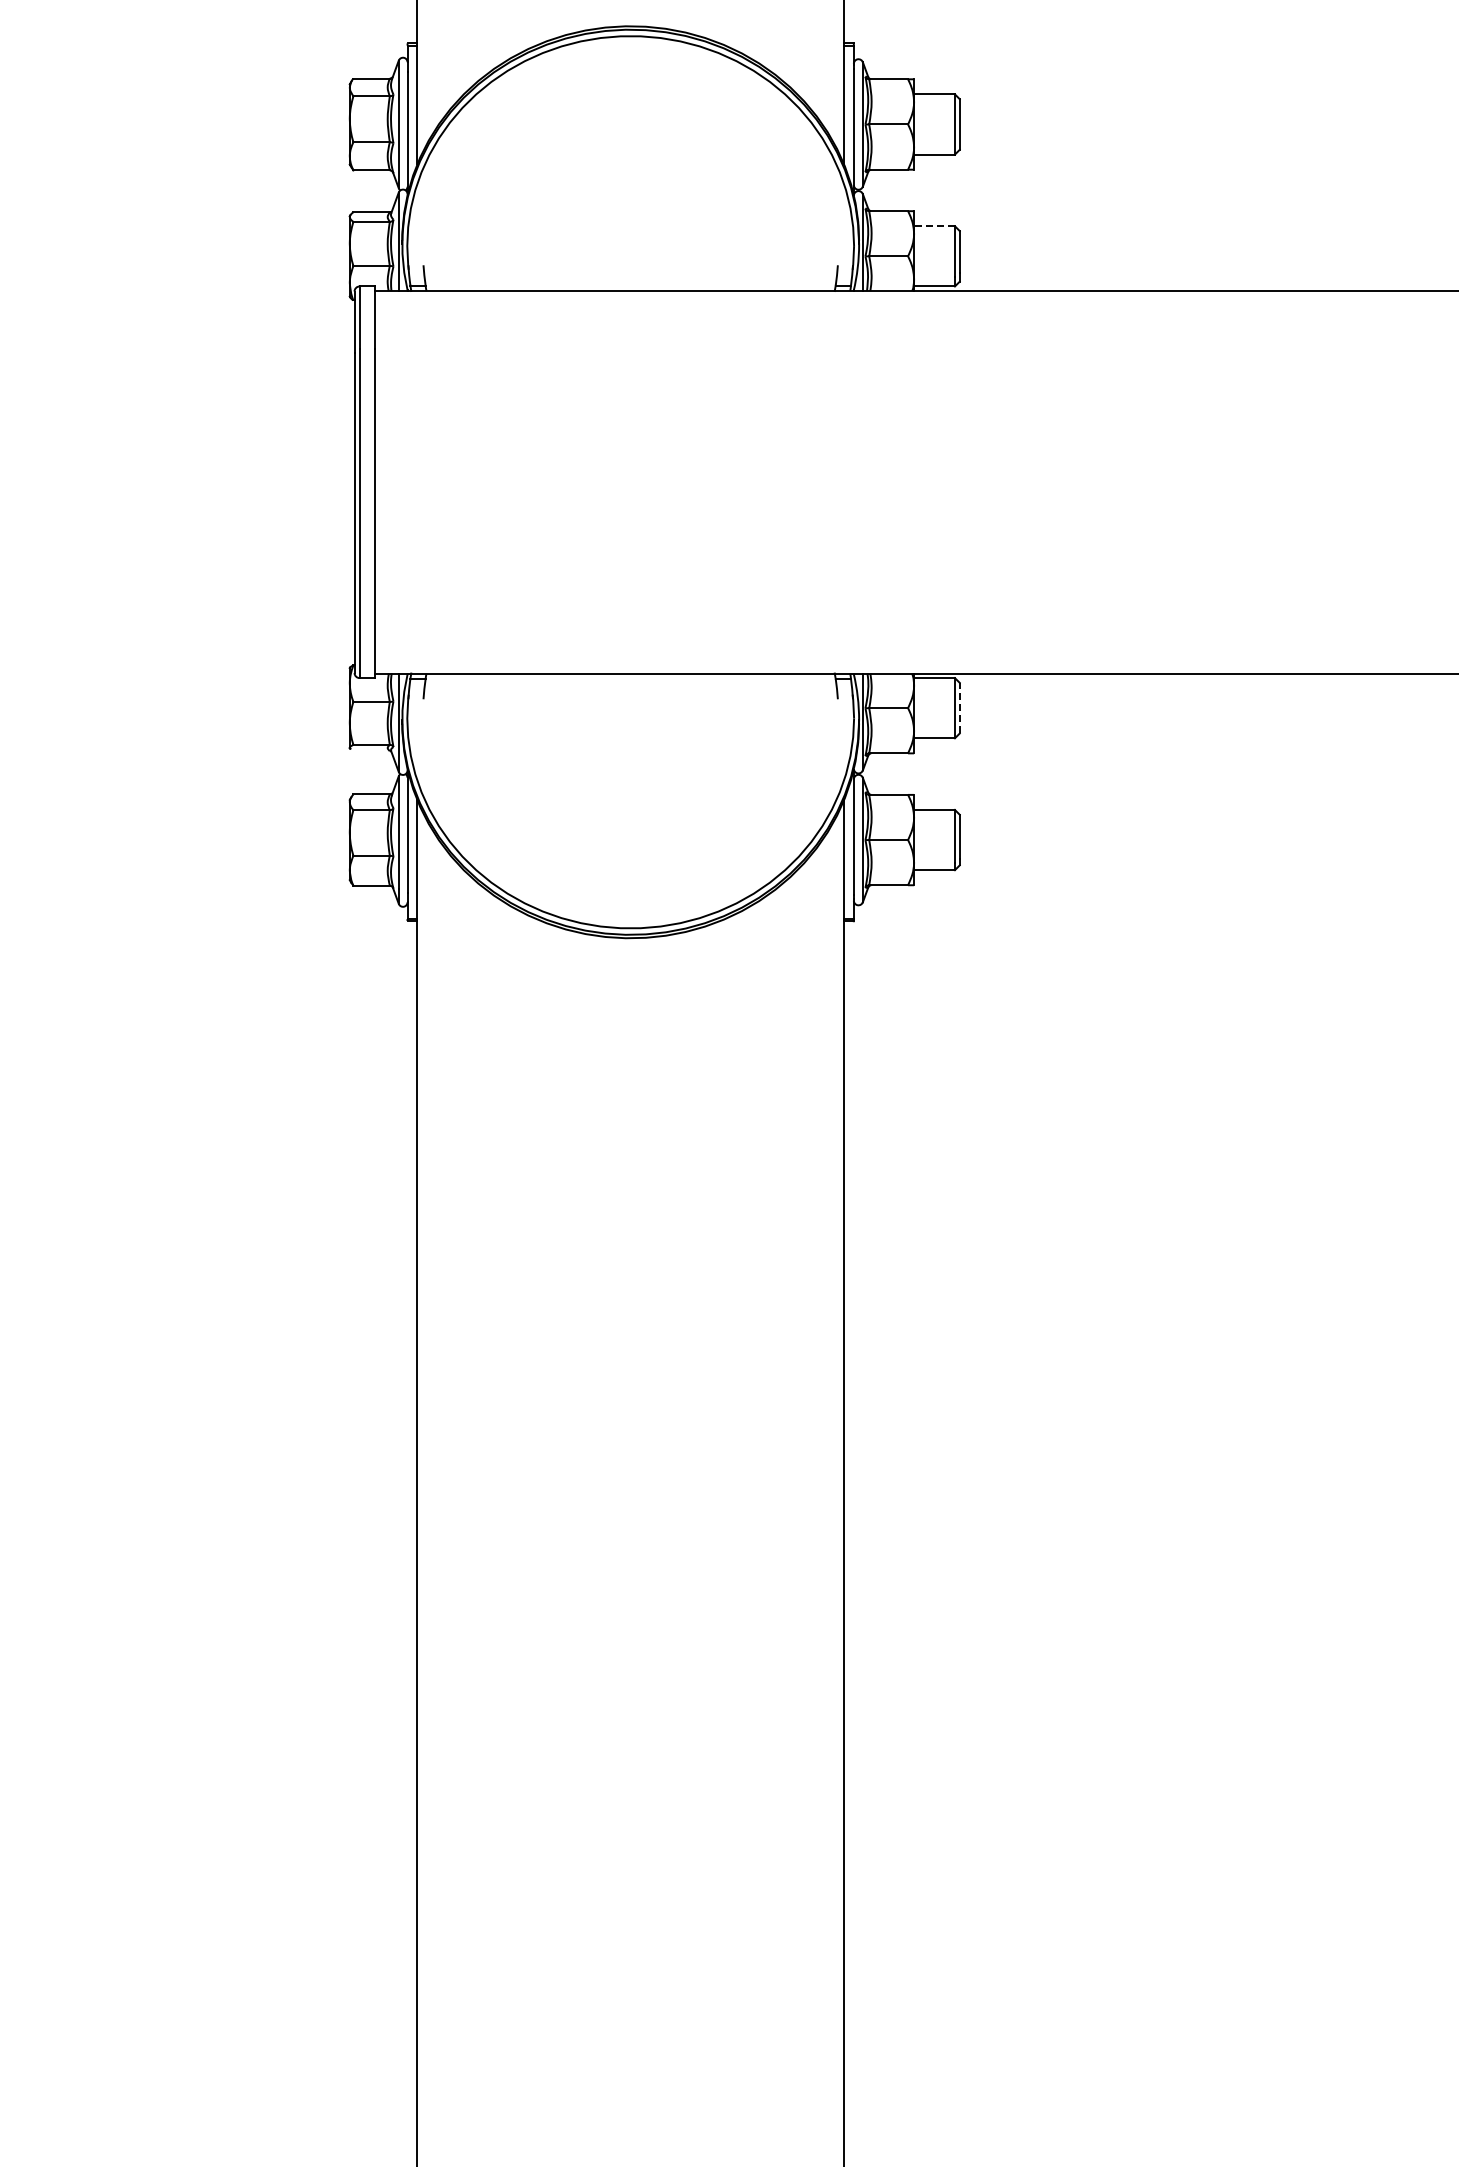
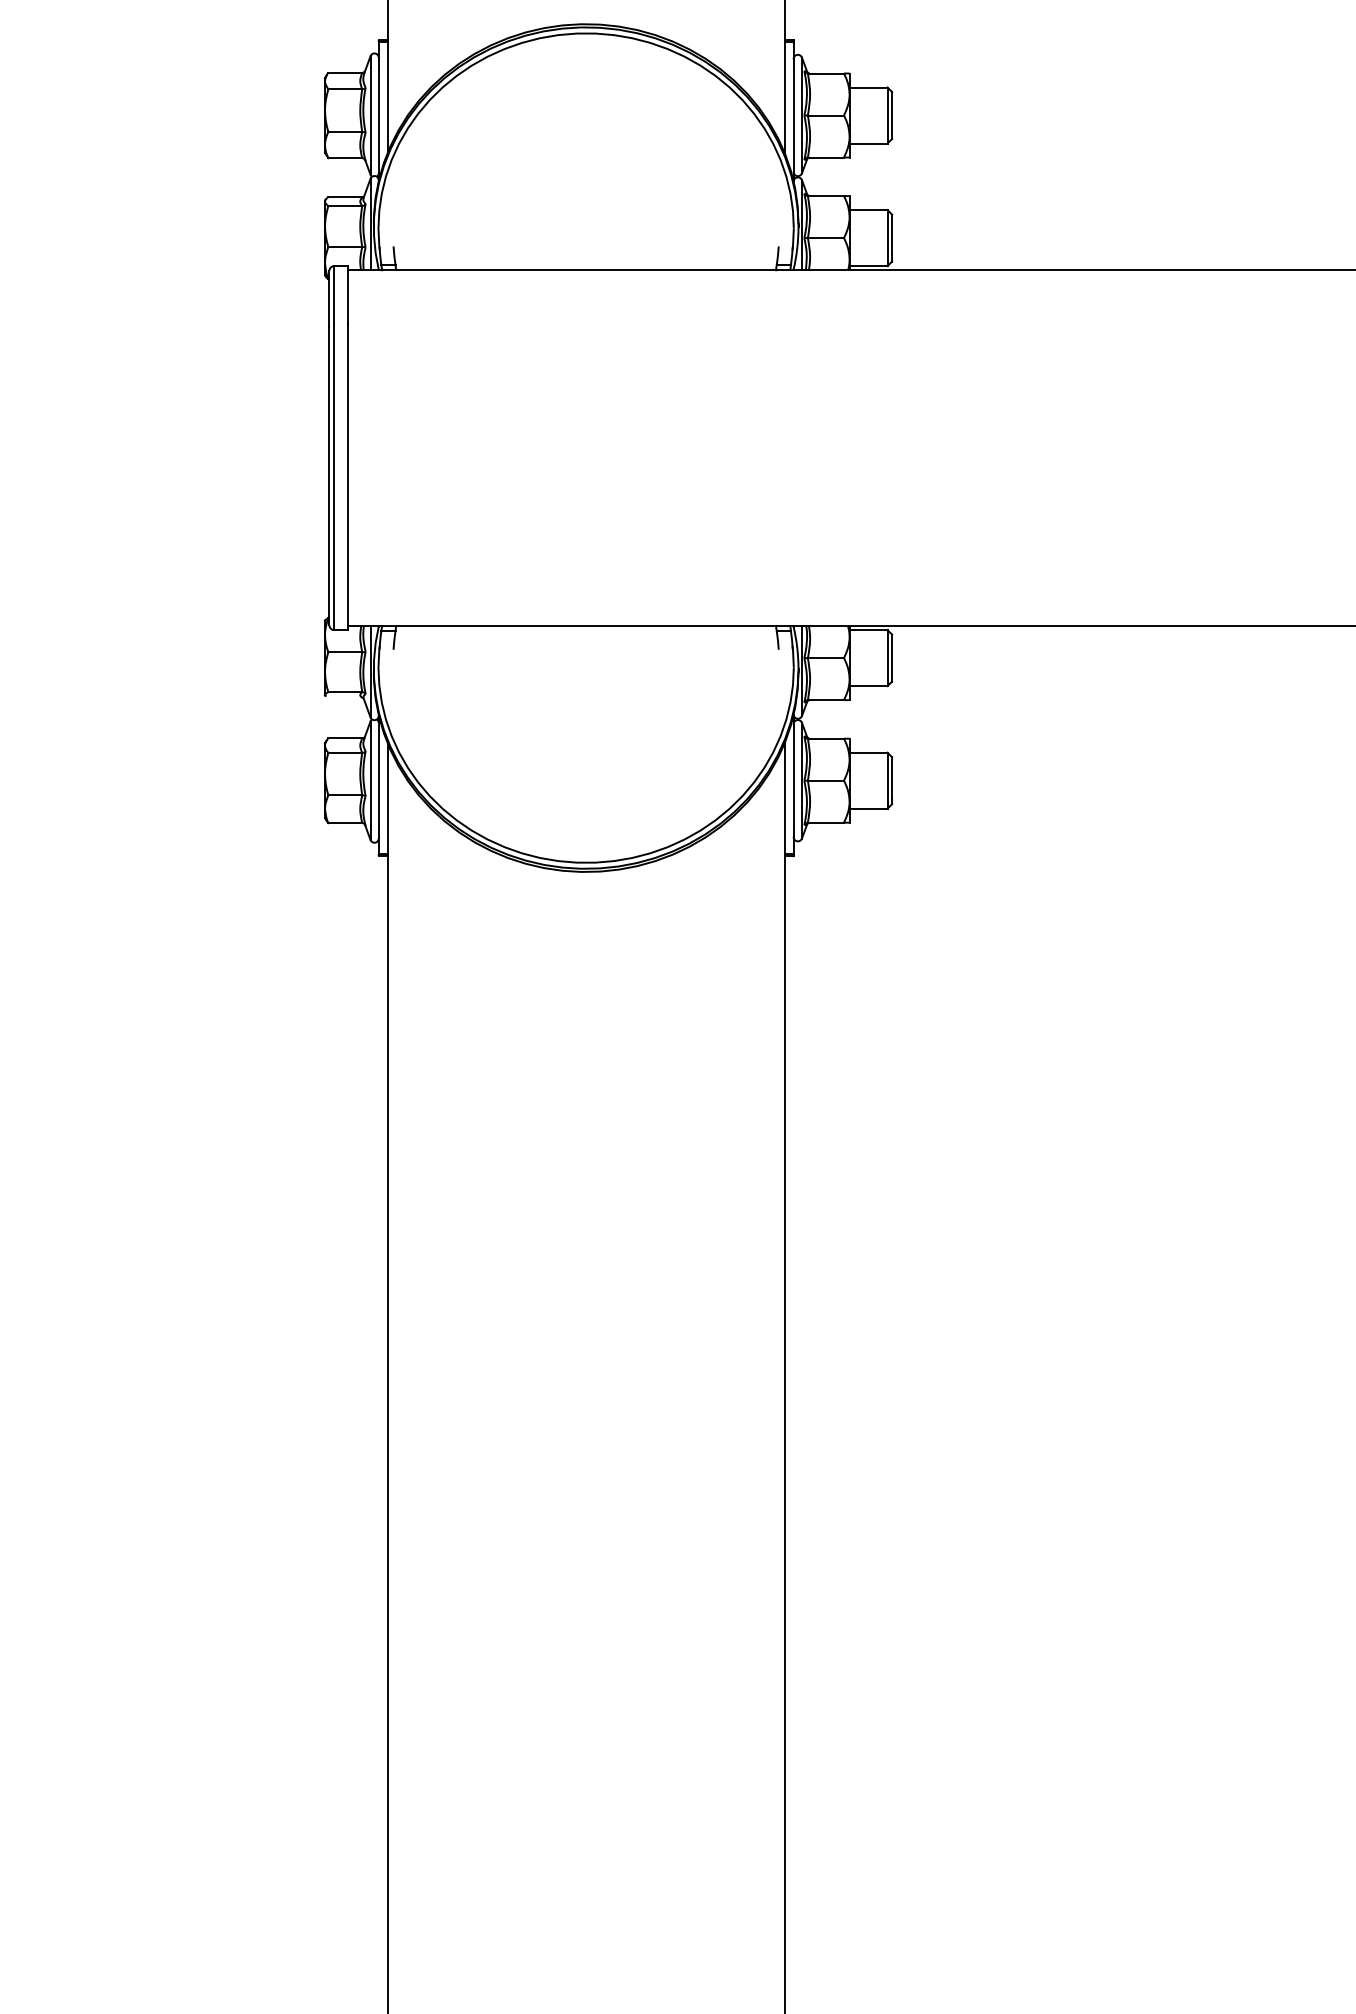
line: (934, 226) -> (868, 210), dashed -> solid
line: (959, 707) -> (891, 657), dashed -> solid

